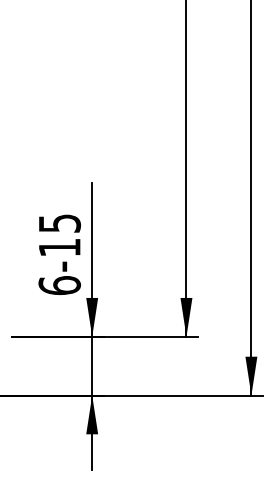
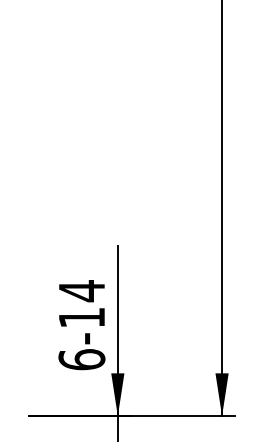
text: (60, 223) -> (82, 291), 6-15 -> 6-14

